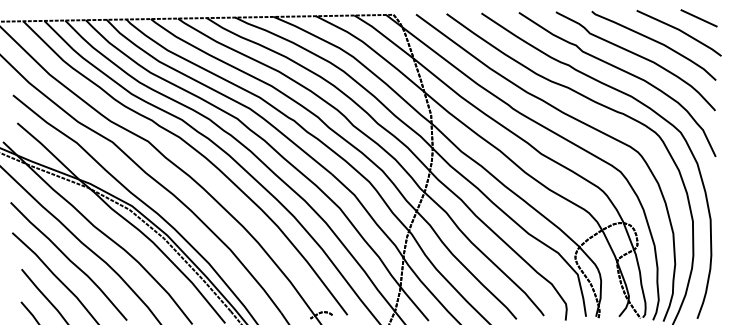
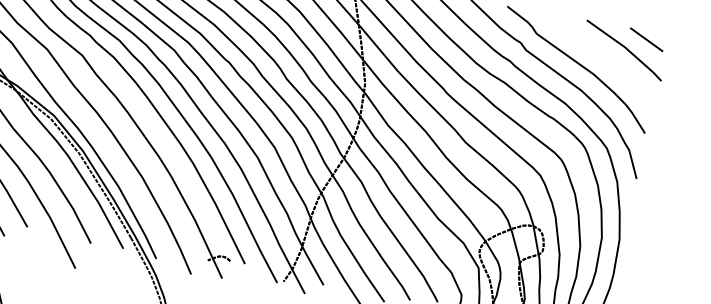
curve: (655, 42) -> (599, 55), removed

